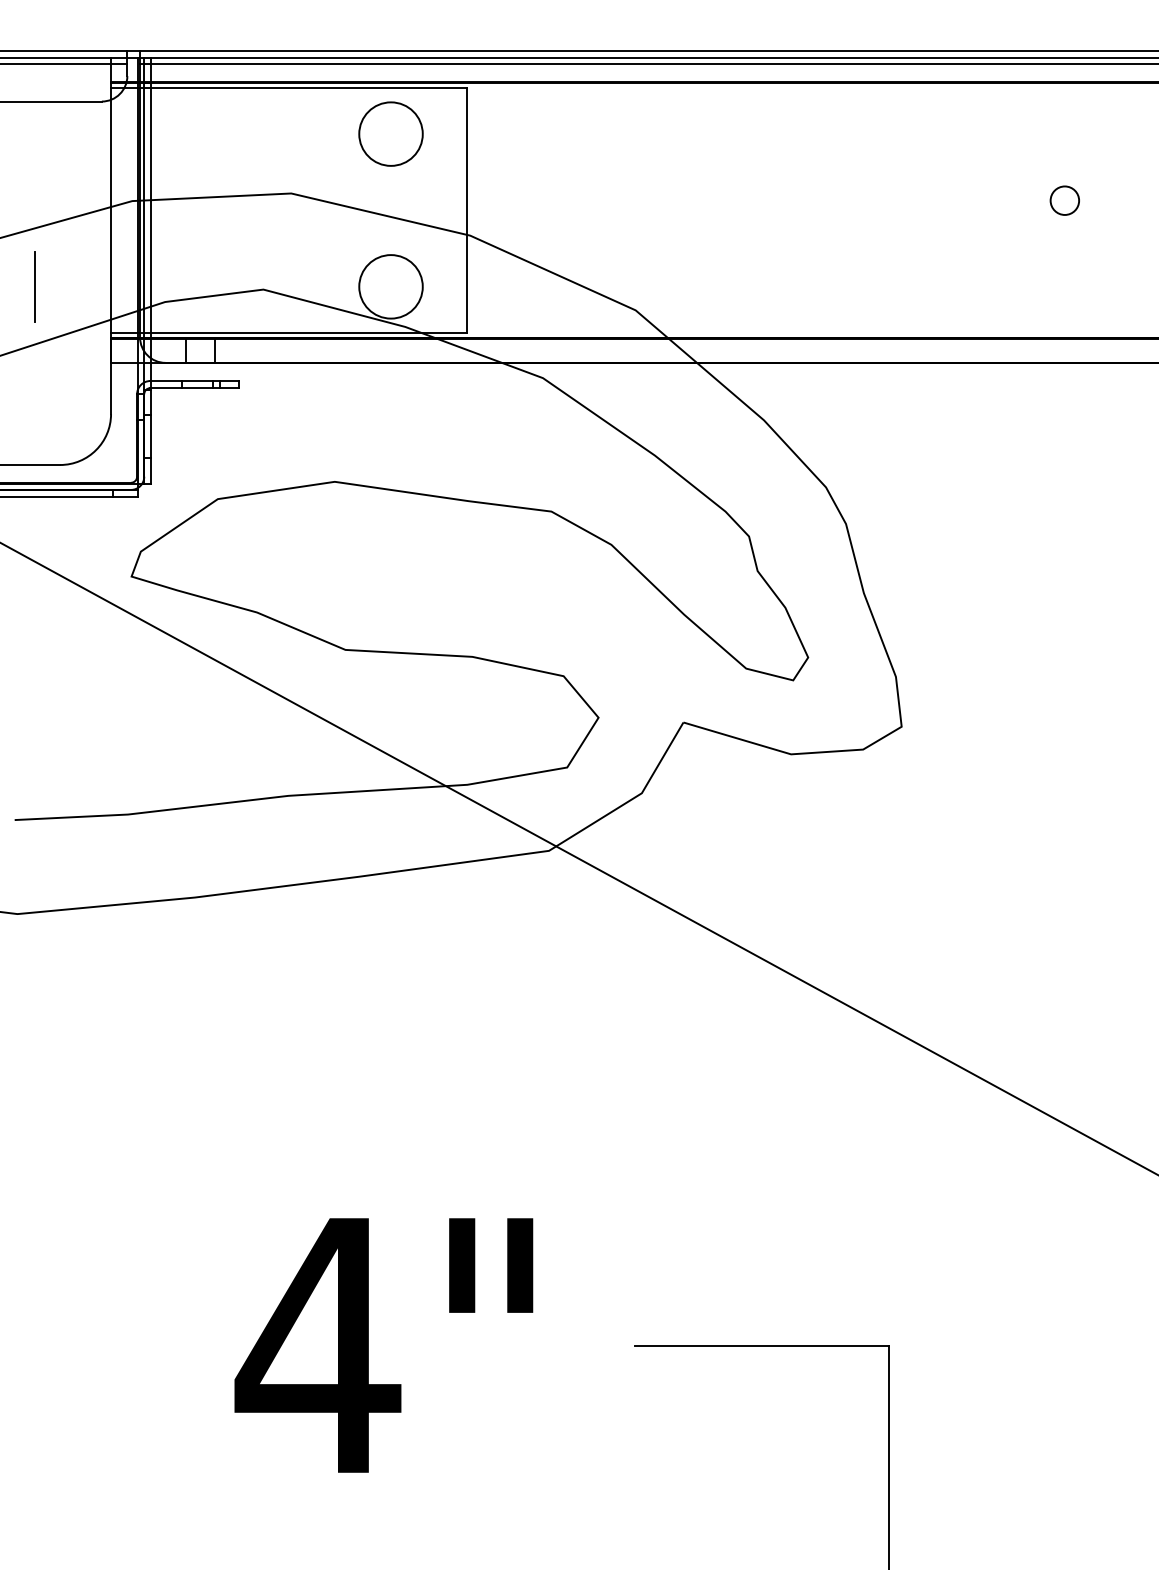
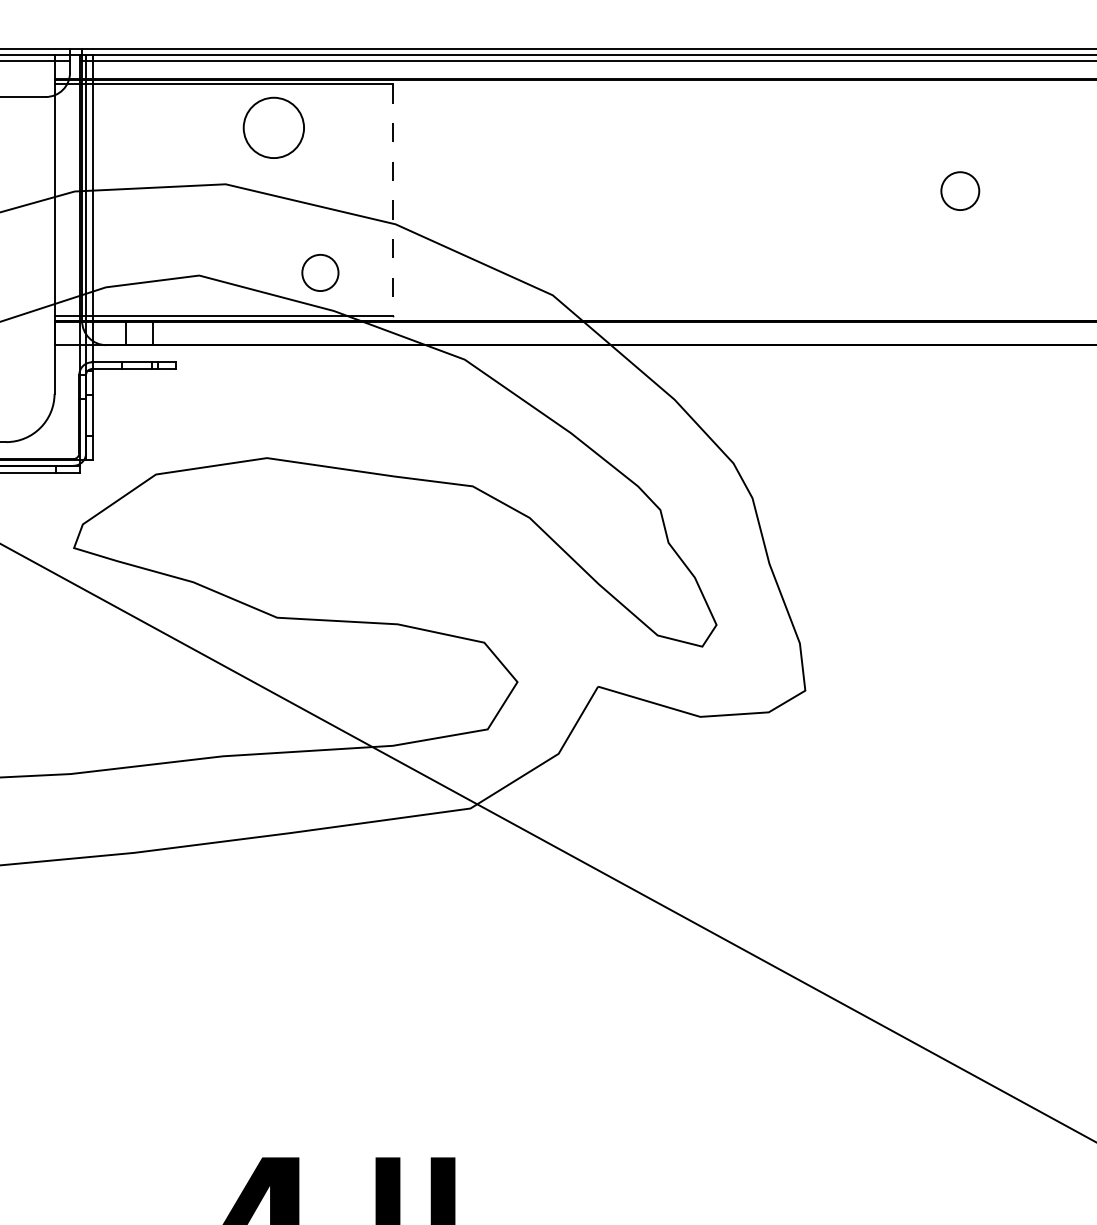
circle: (390, 133) -> (273, 127), moved
circle: (1064, 200) -> (959, 190), size x1.4
line: (467, 210) -> (393, 200), solid -> dashed
circle: (390, 286) -> (319, 272), size x0.6

